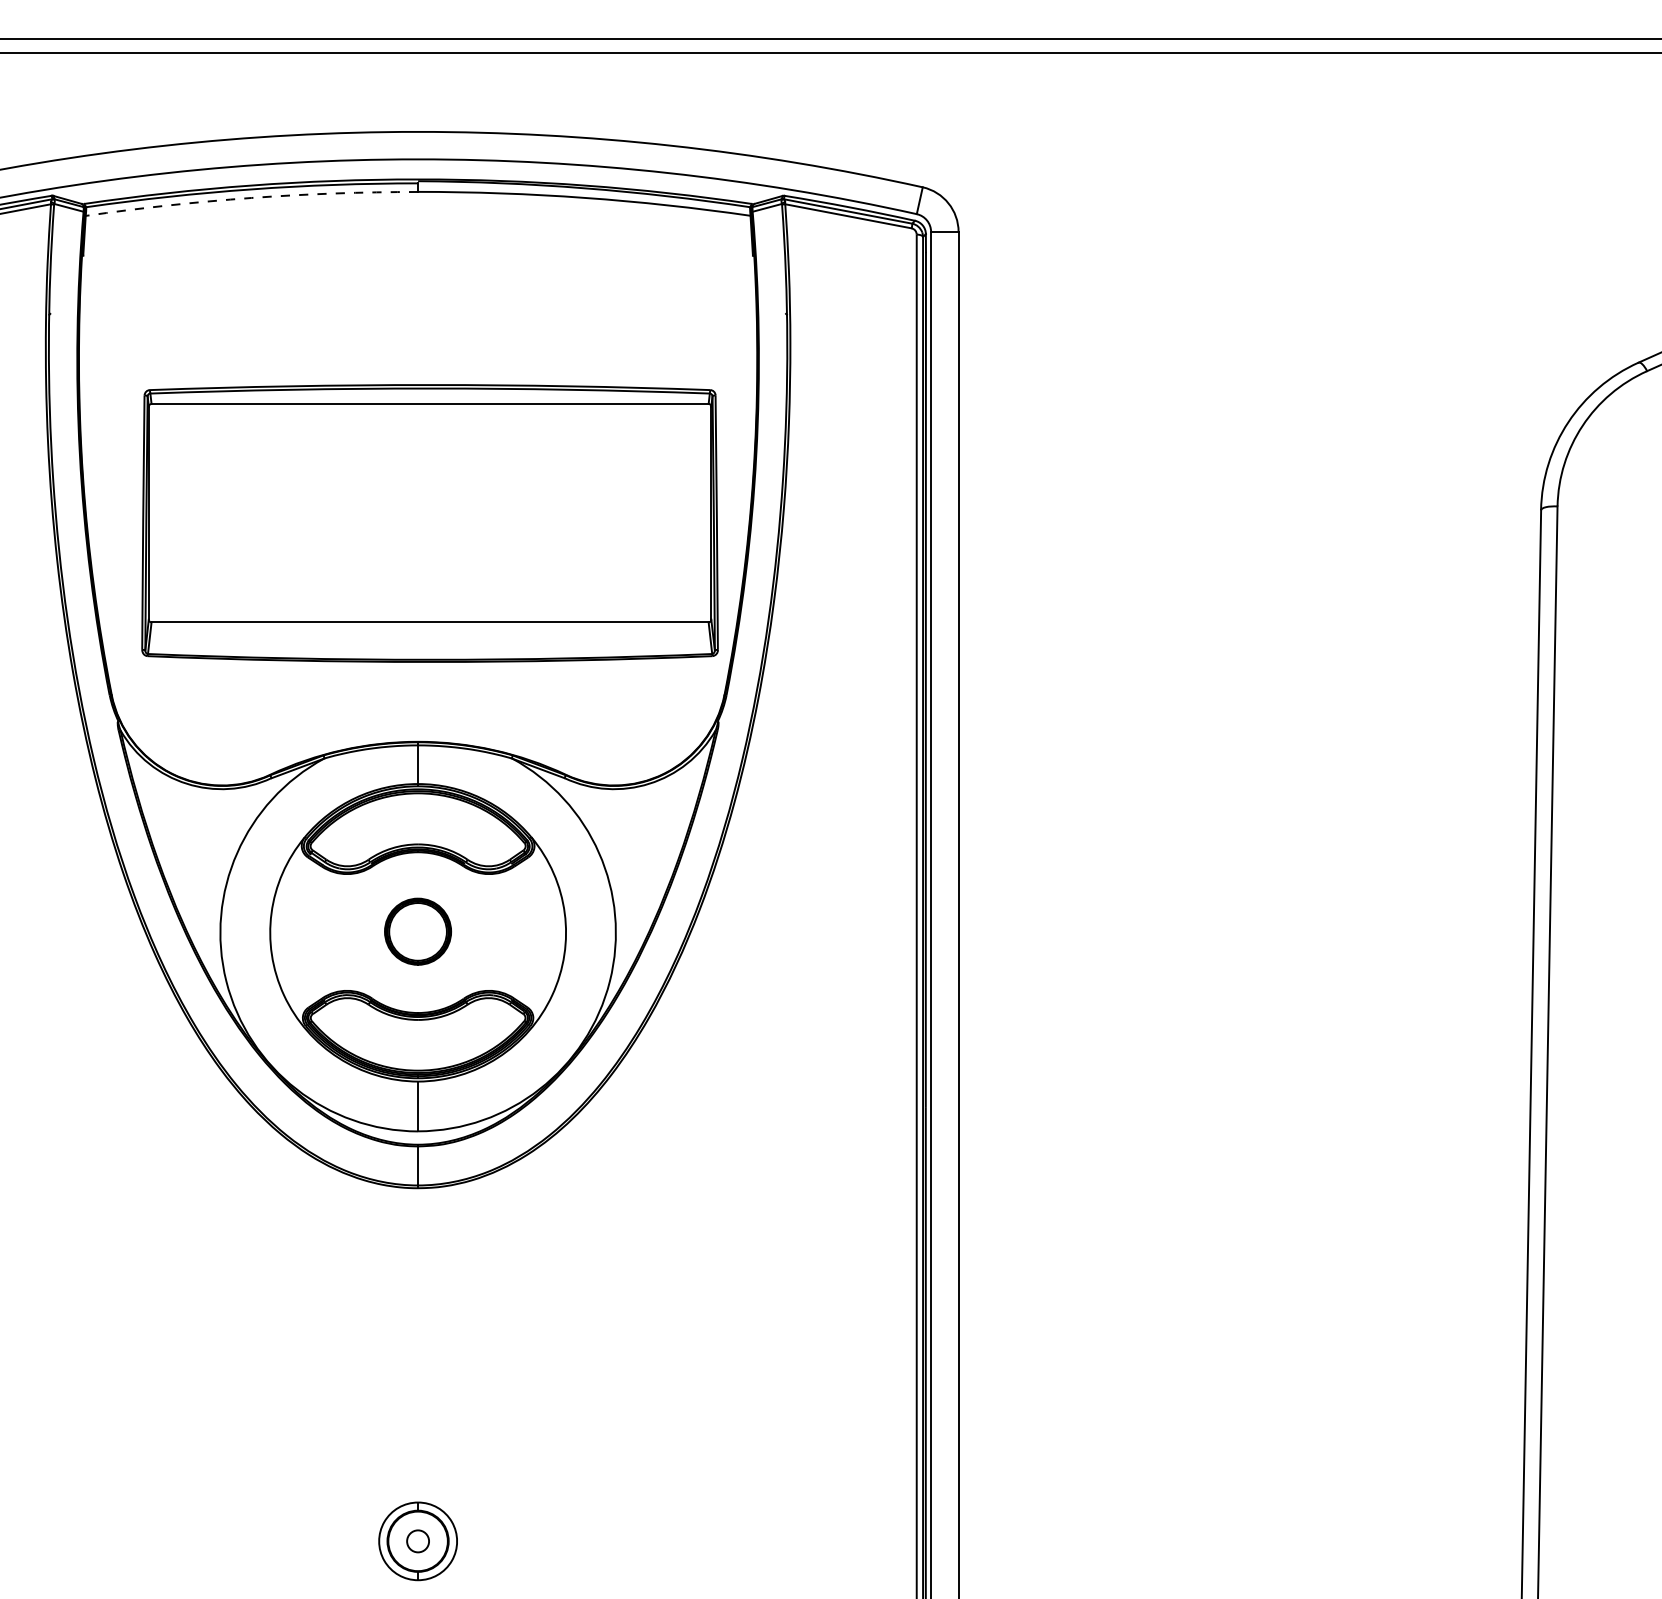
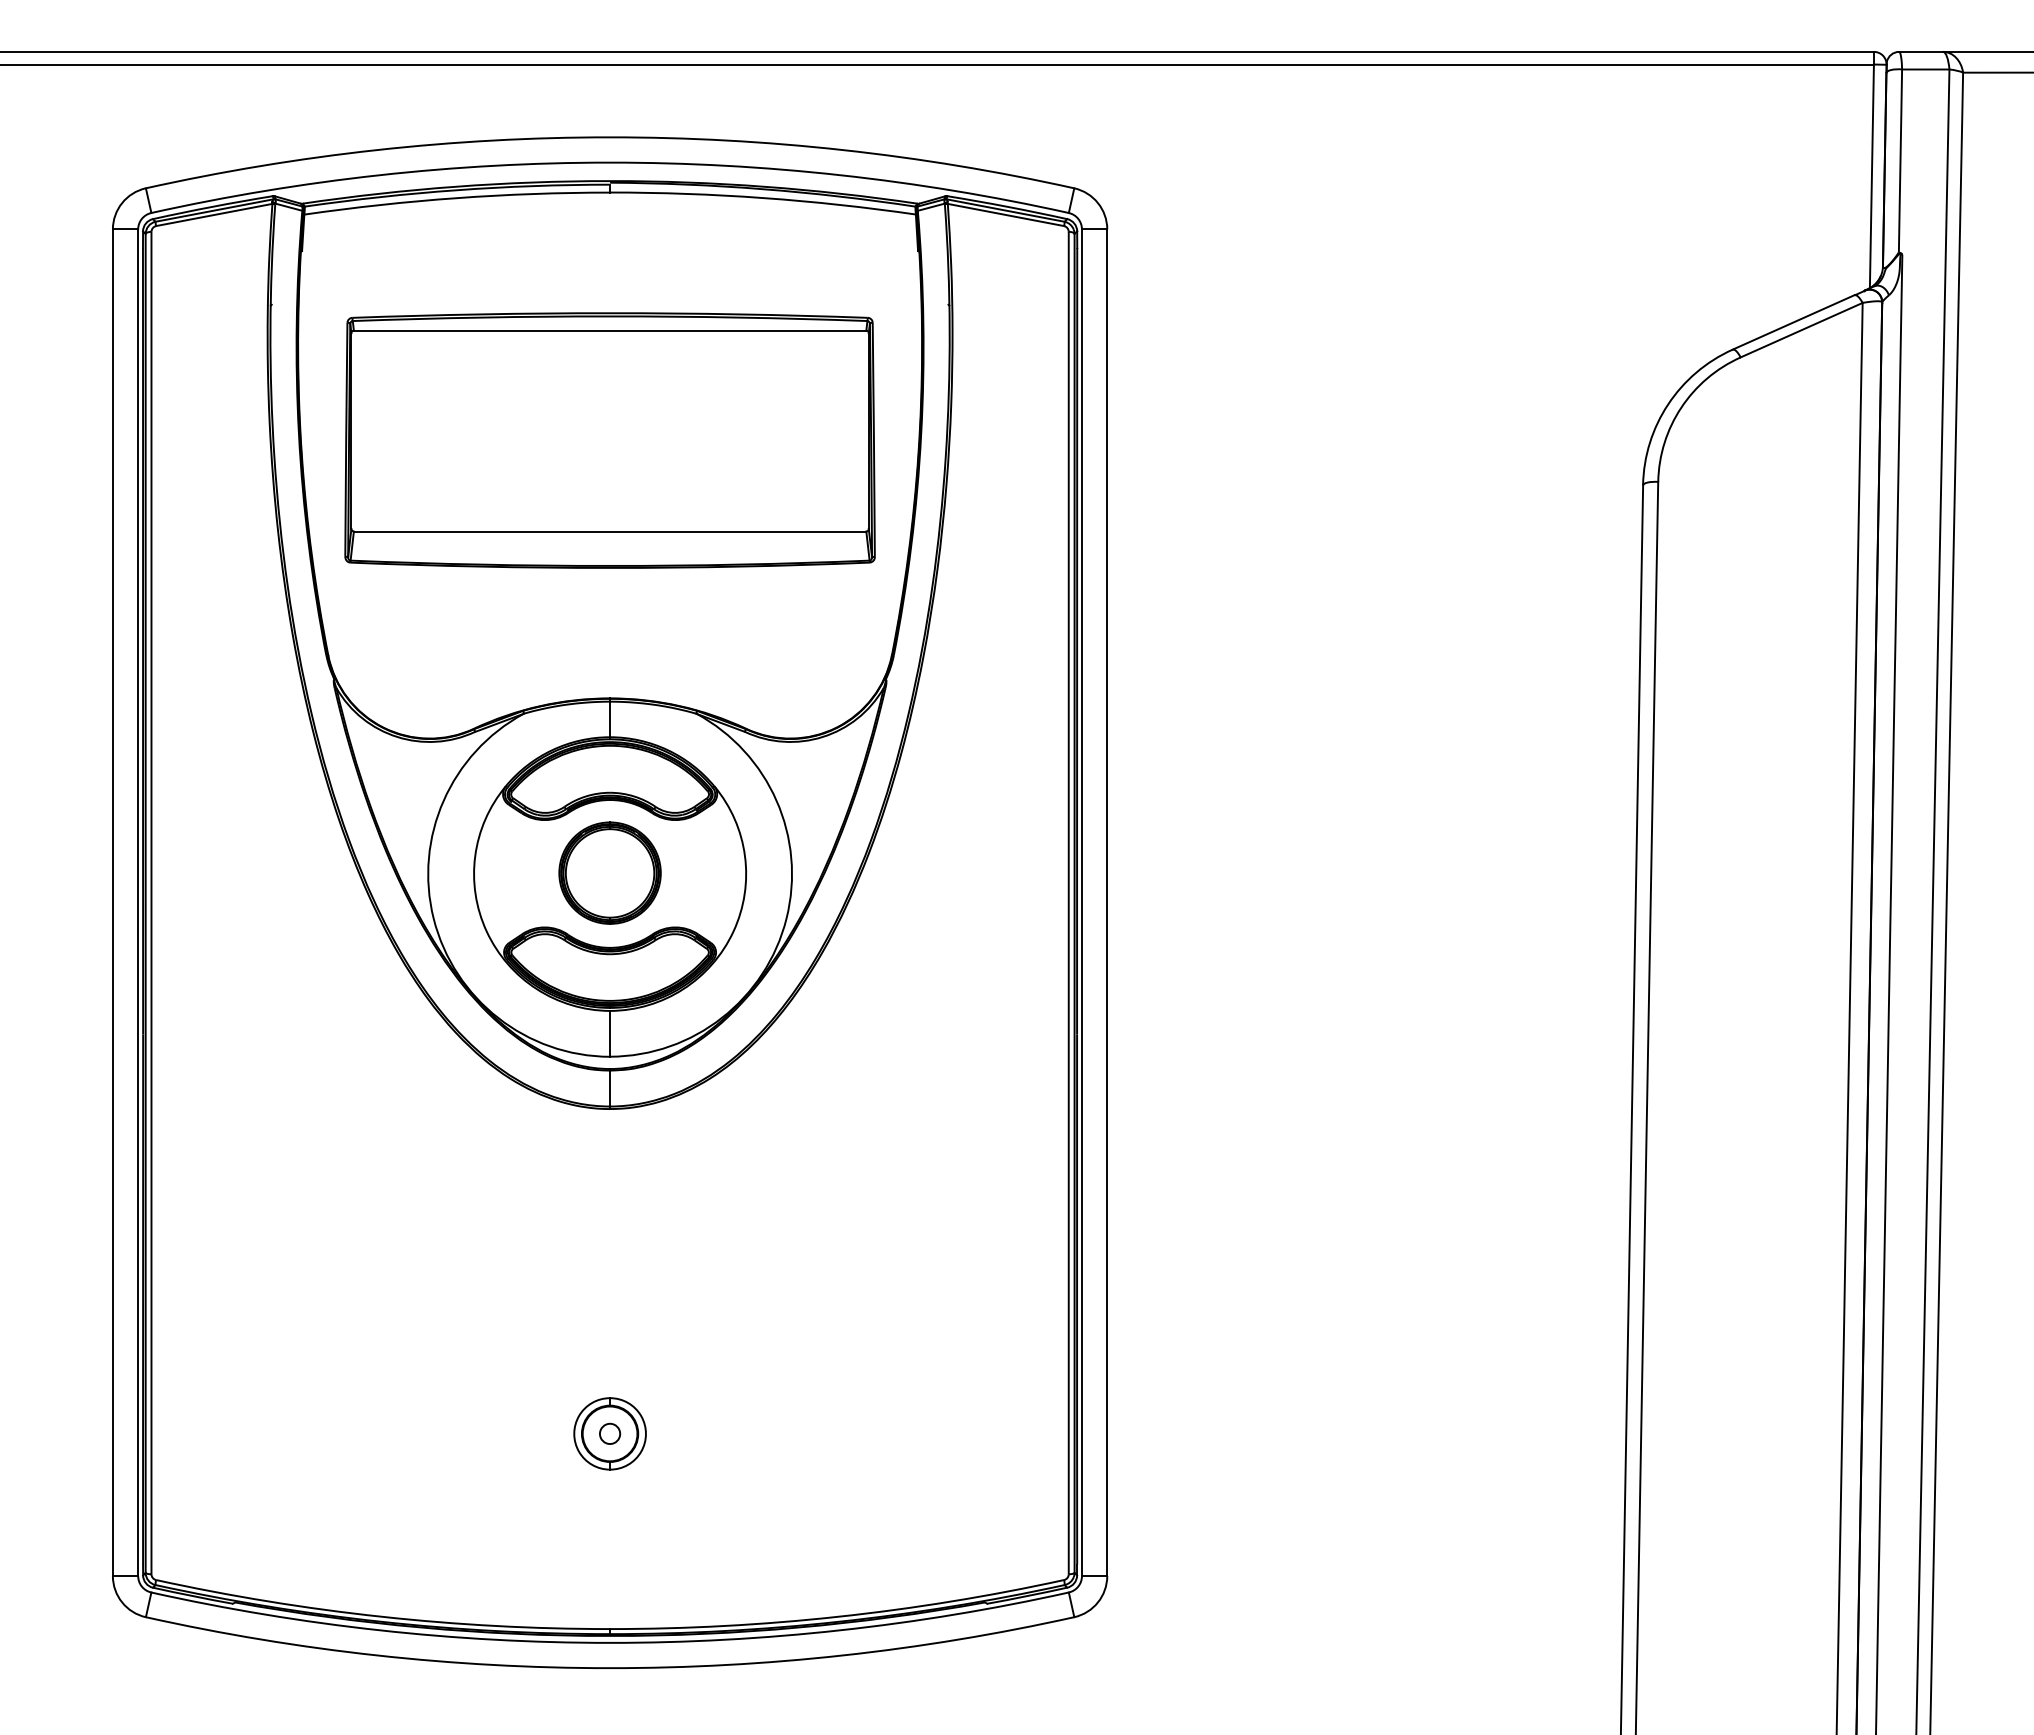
arc: (251, 198) -> (456, 198), dashed -> solid
part: (429, 523) -> (609, 440), moved
part: (417, 931) -> (609, 872), size x1.67

